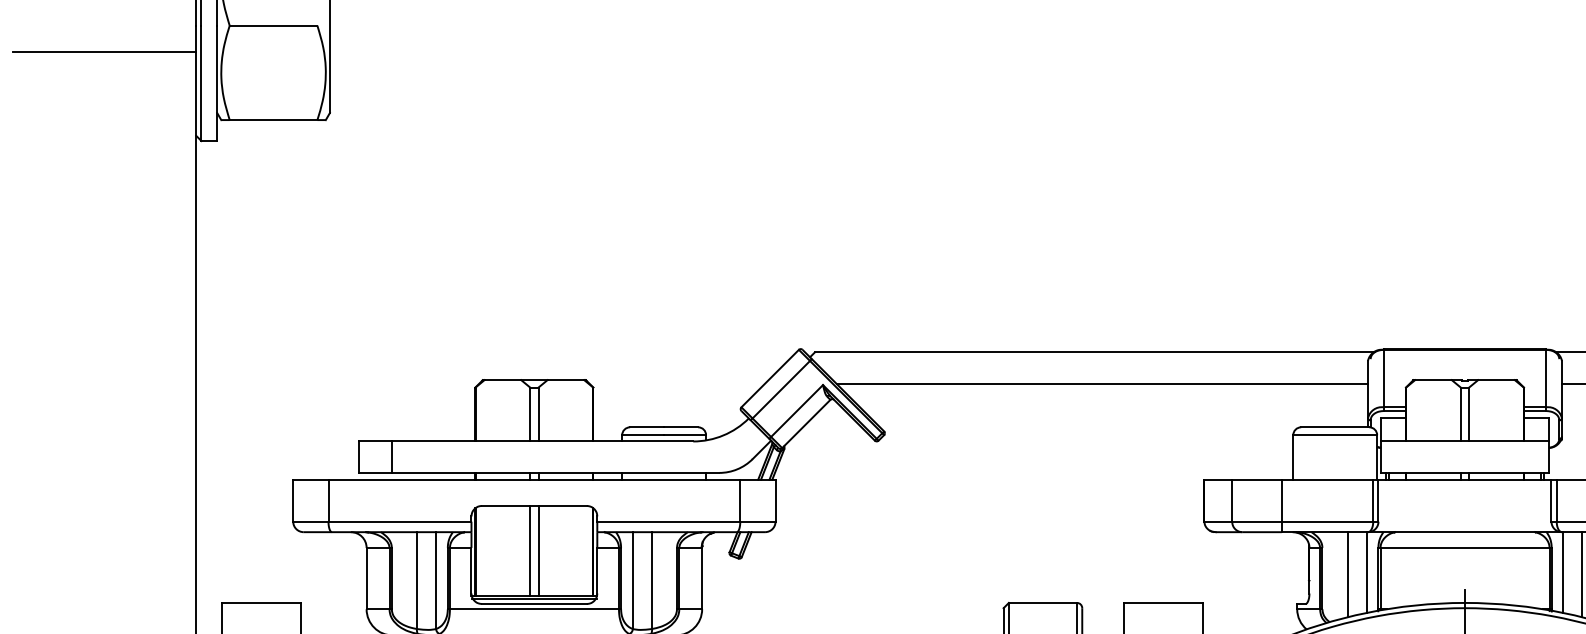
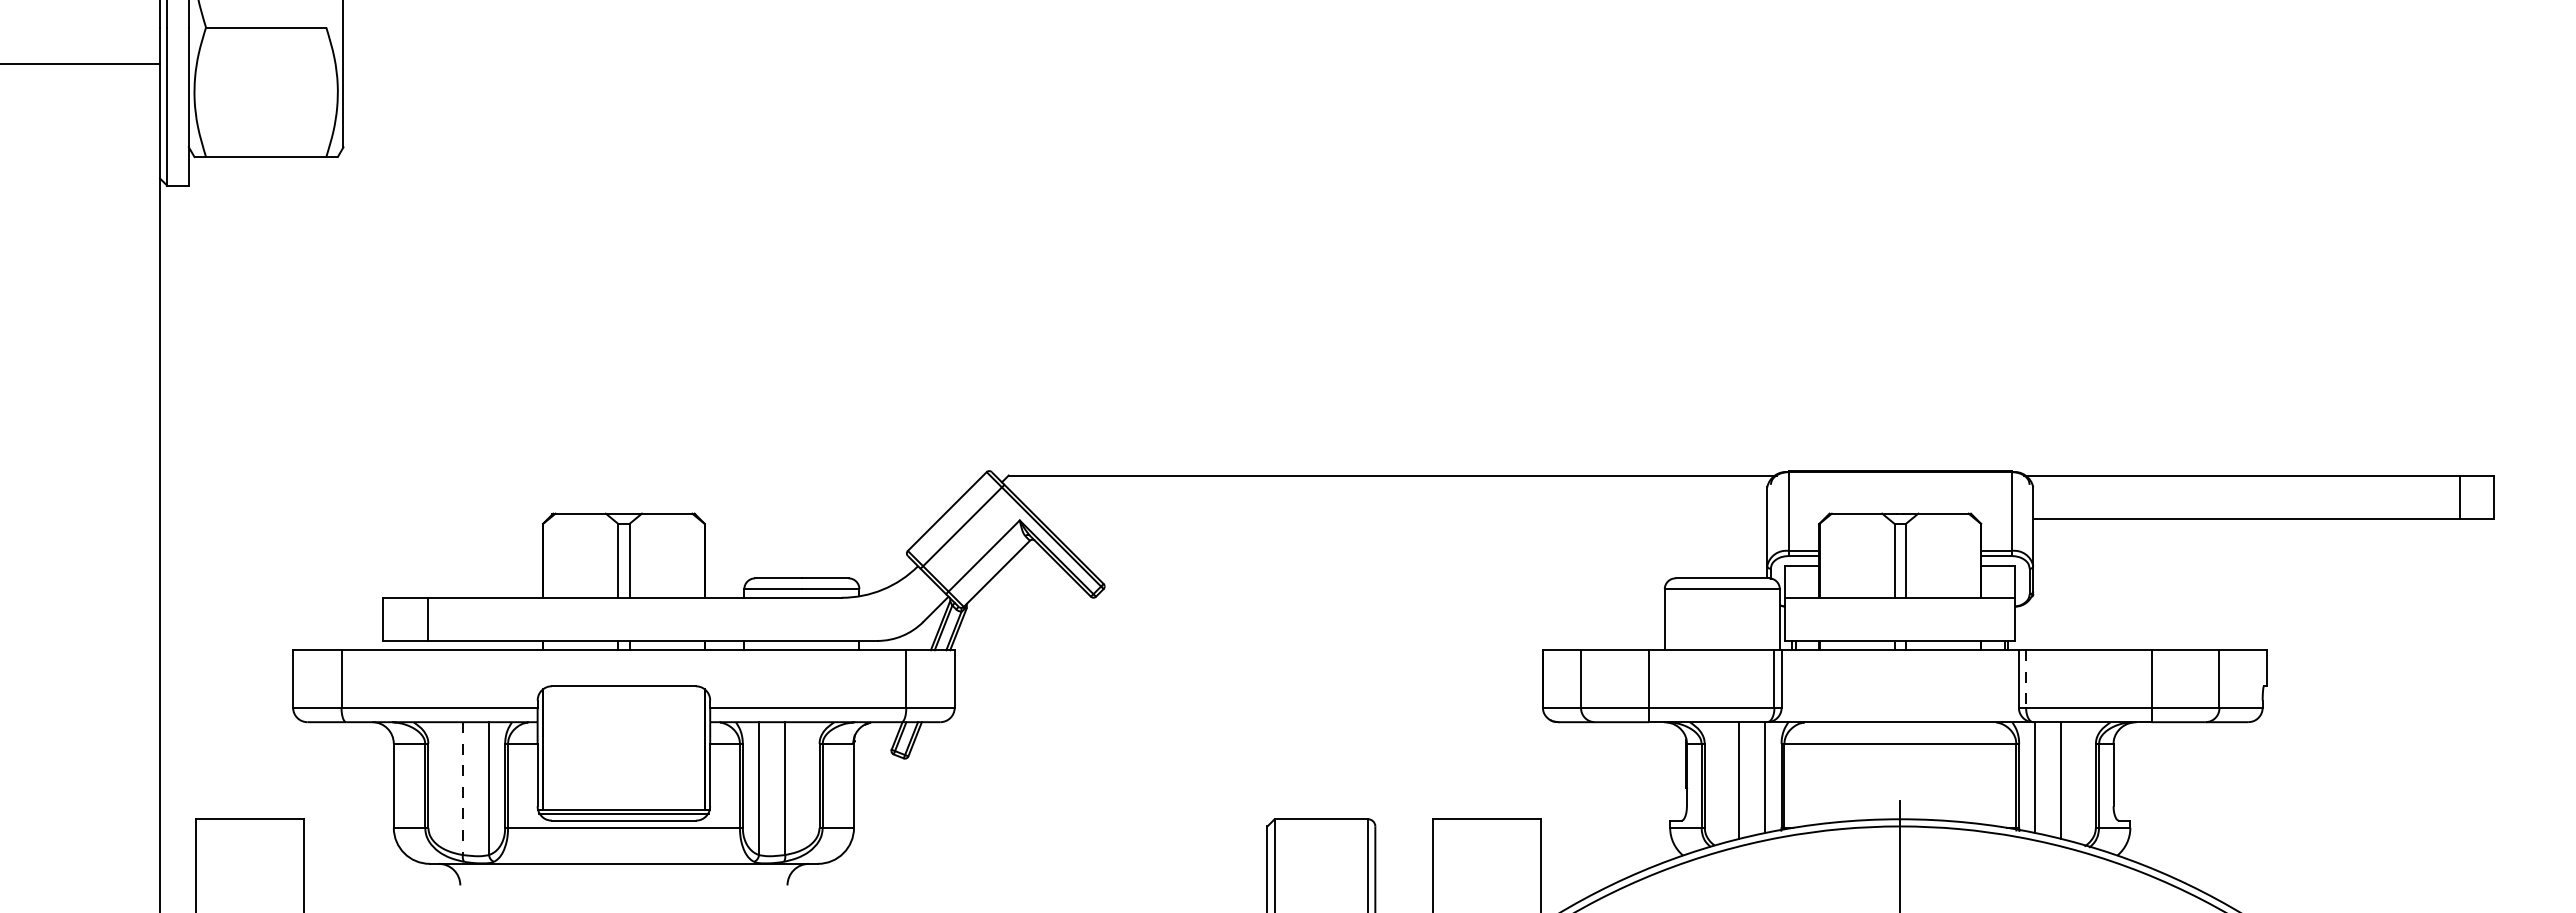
line: (1102, 383) -> (1402, 518), removed
line: (1557, 501) -> (2026, 679), solid -> dashed
line: (530, 550) -> (618, 747), removed
line: (538, 550) -> (629, 747), removed
line: (417, 581) -> (463, 789), solid -> dashed

